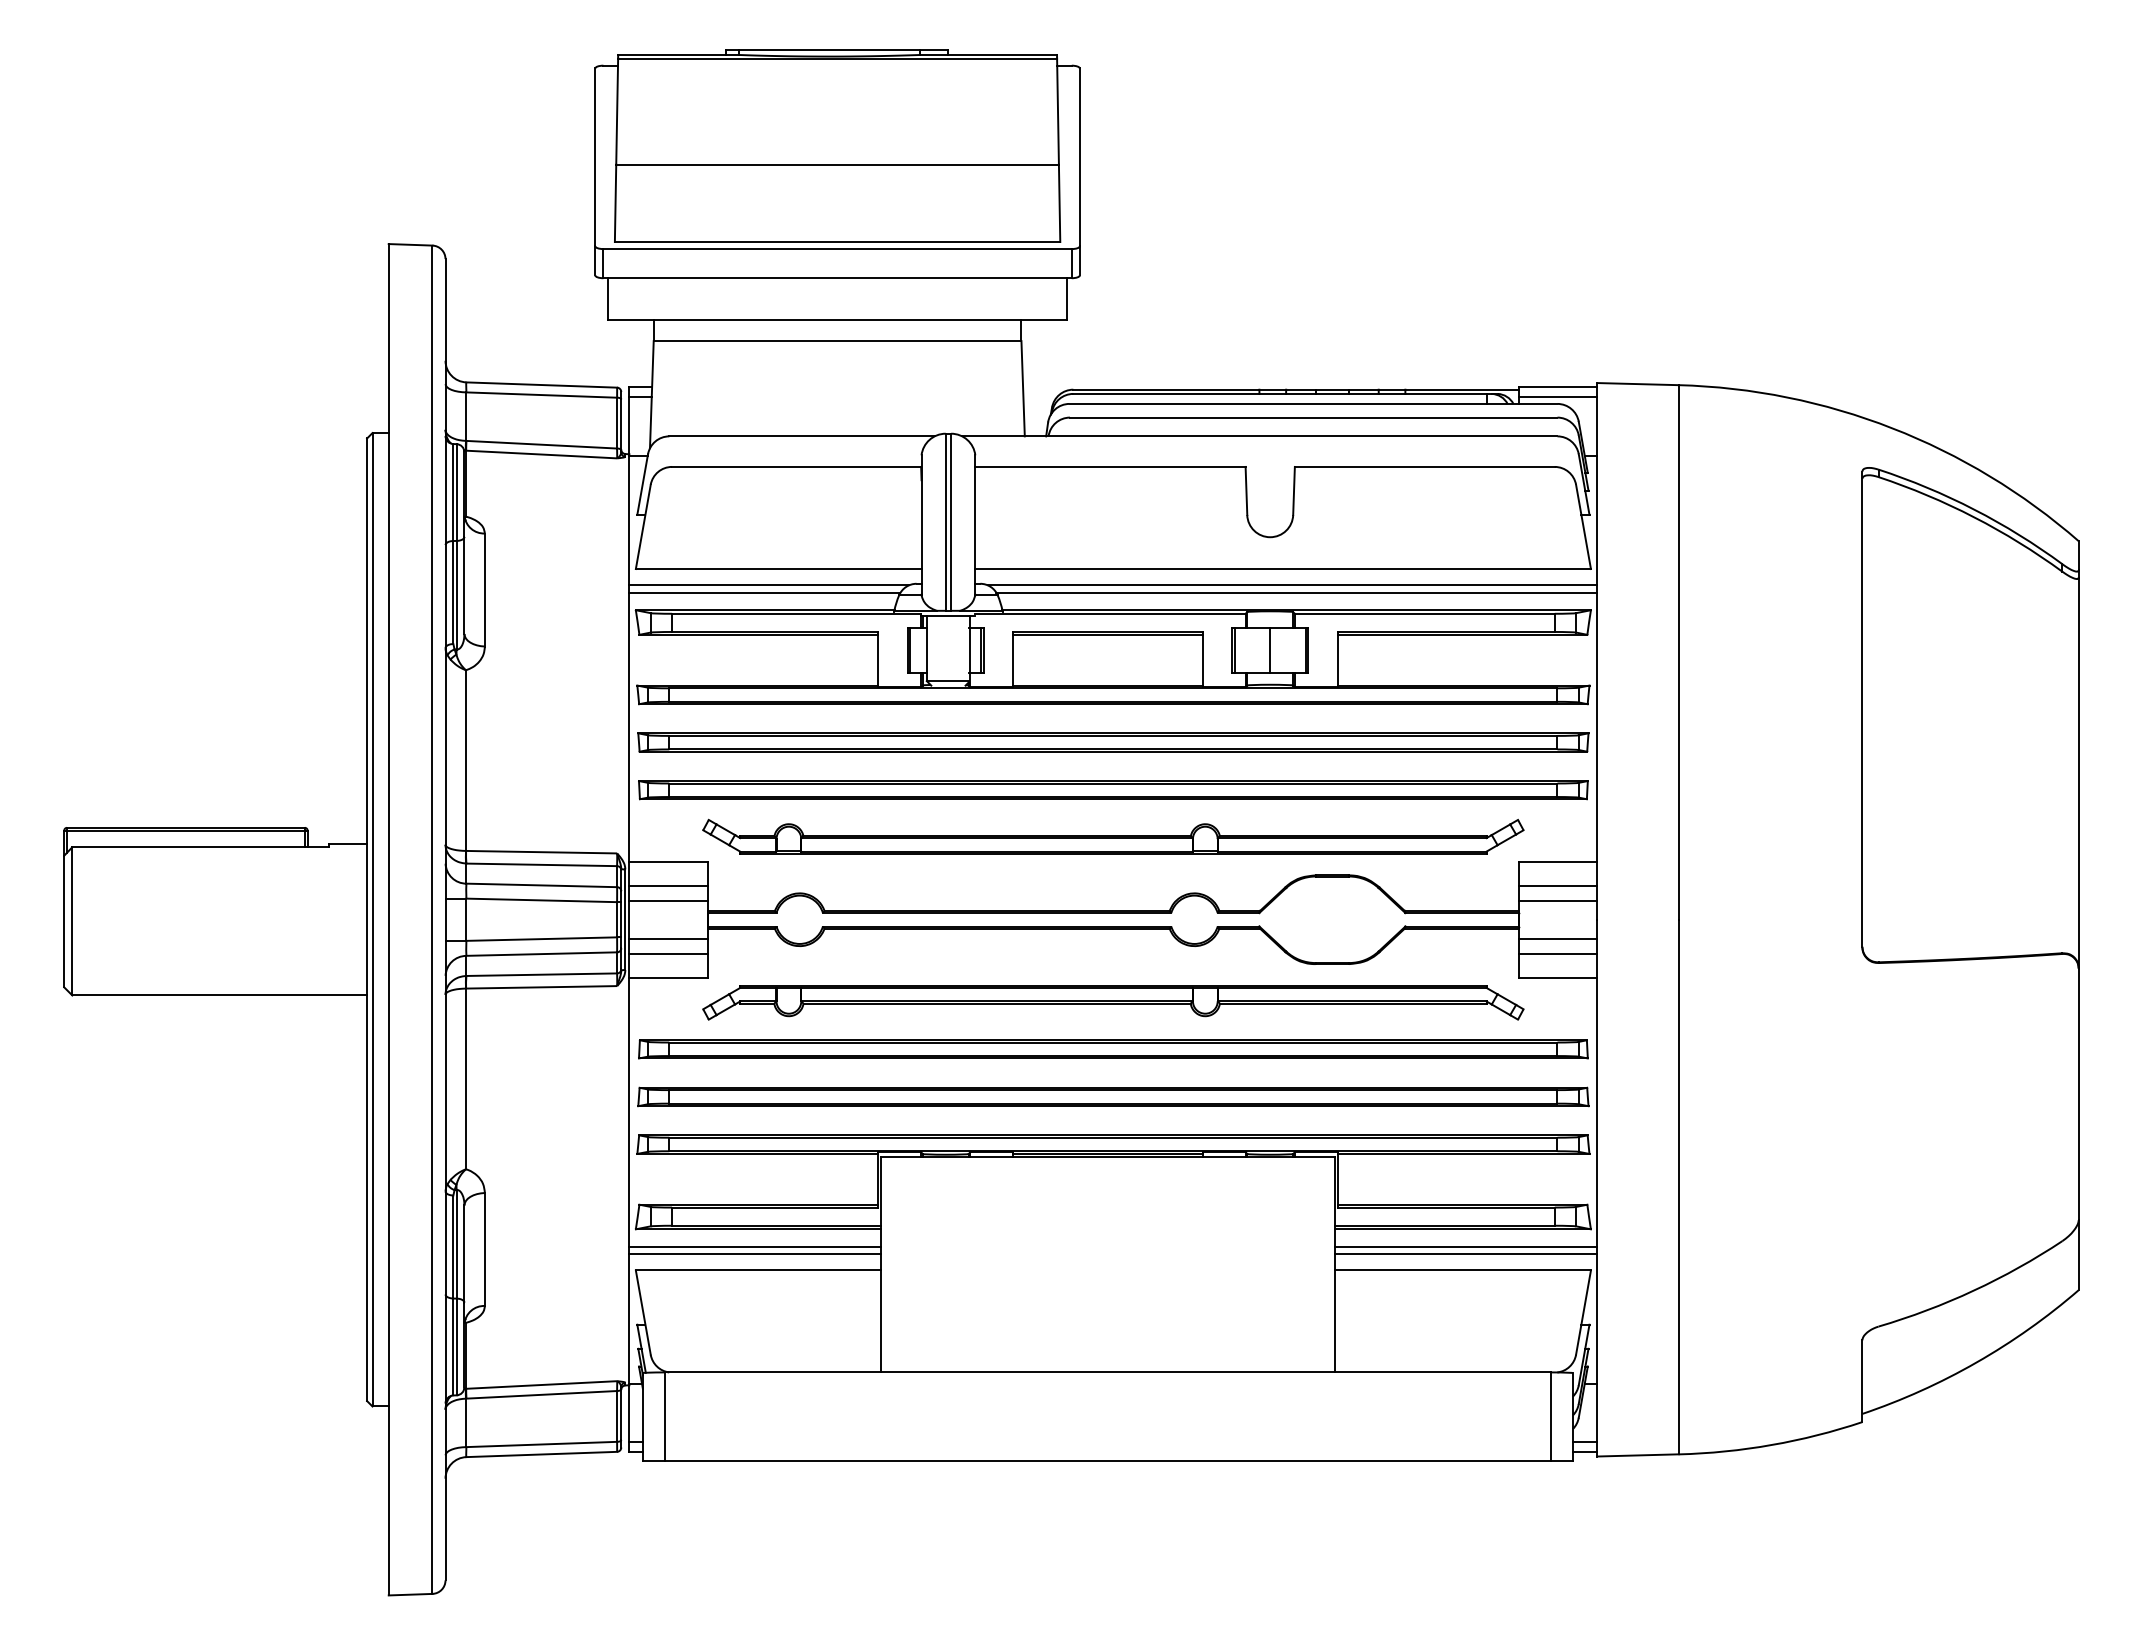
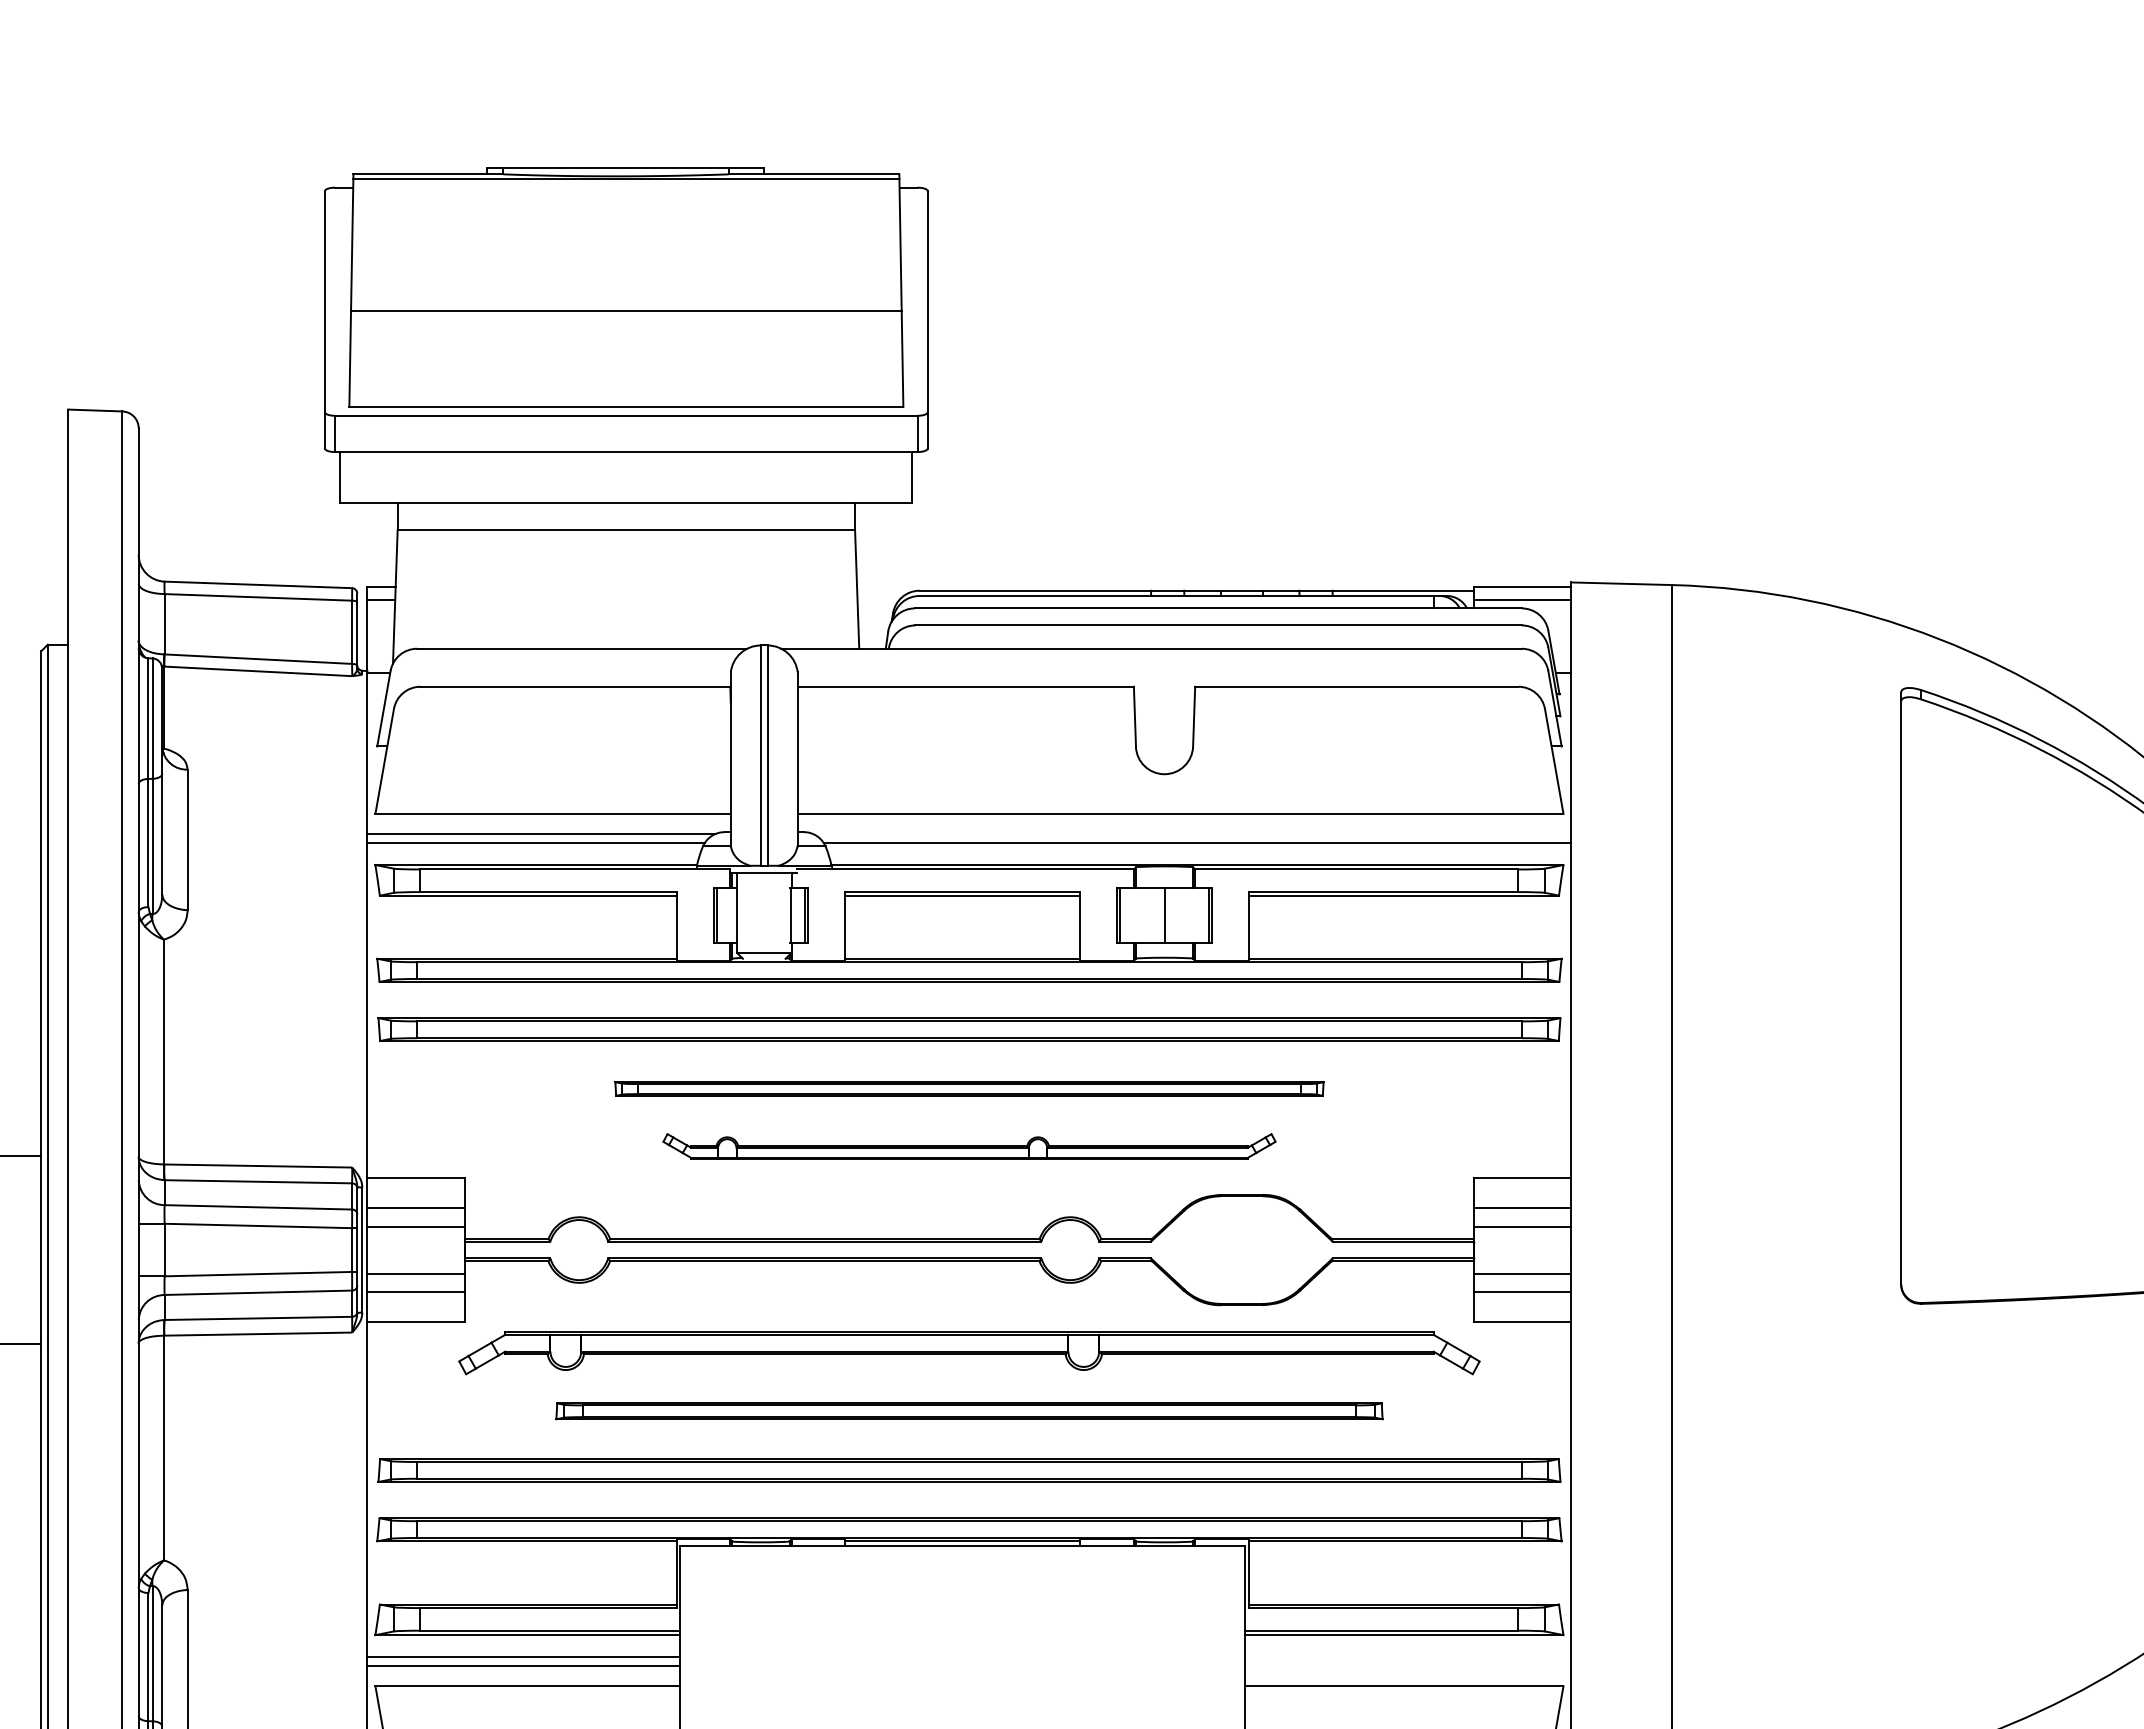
line: (1292, 585) -> (1192, 834), removed
part: (1113, 790) -> (969, 1089), size x0.6
part: (1113, 836) -> (969, 1146), size x0.6
part: (1113, 1049) -> (969, 1411), size x0.7
line: (1466, 1246) -> (1408, 1656), removed
line: (1466, 1254) -> (1408, 1666), removed

